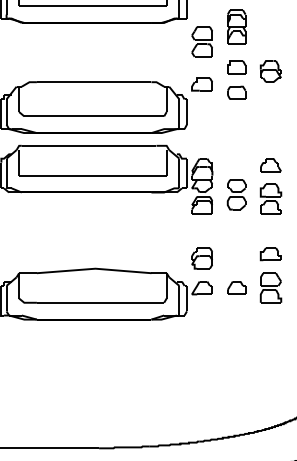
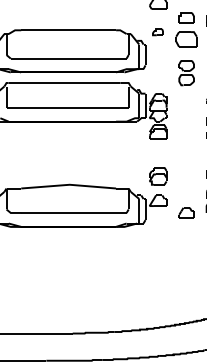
part: (201, 84) -> (157, 32), size x0.6
part: (236, 92) -> (186, 38), size x1.4
part: (236, 194) -> (186, 72), moved
part: (236, 287) -> (186, 212), moved

